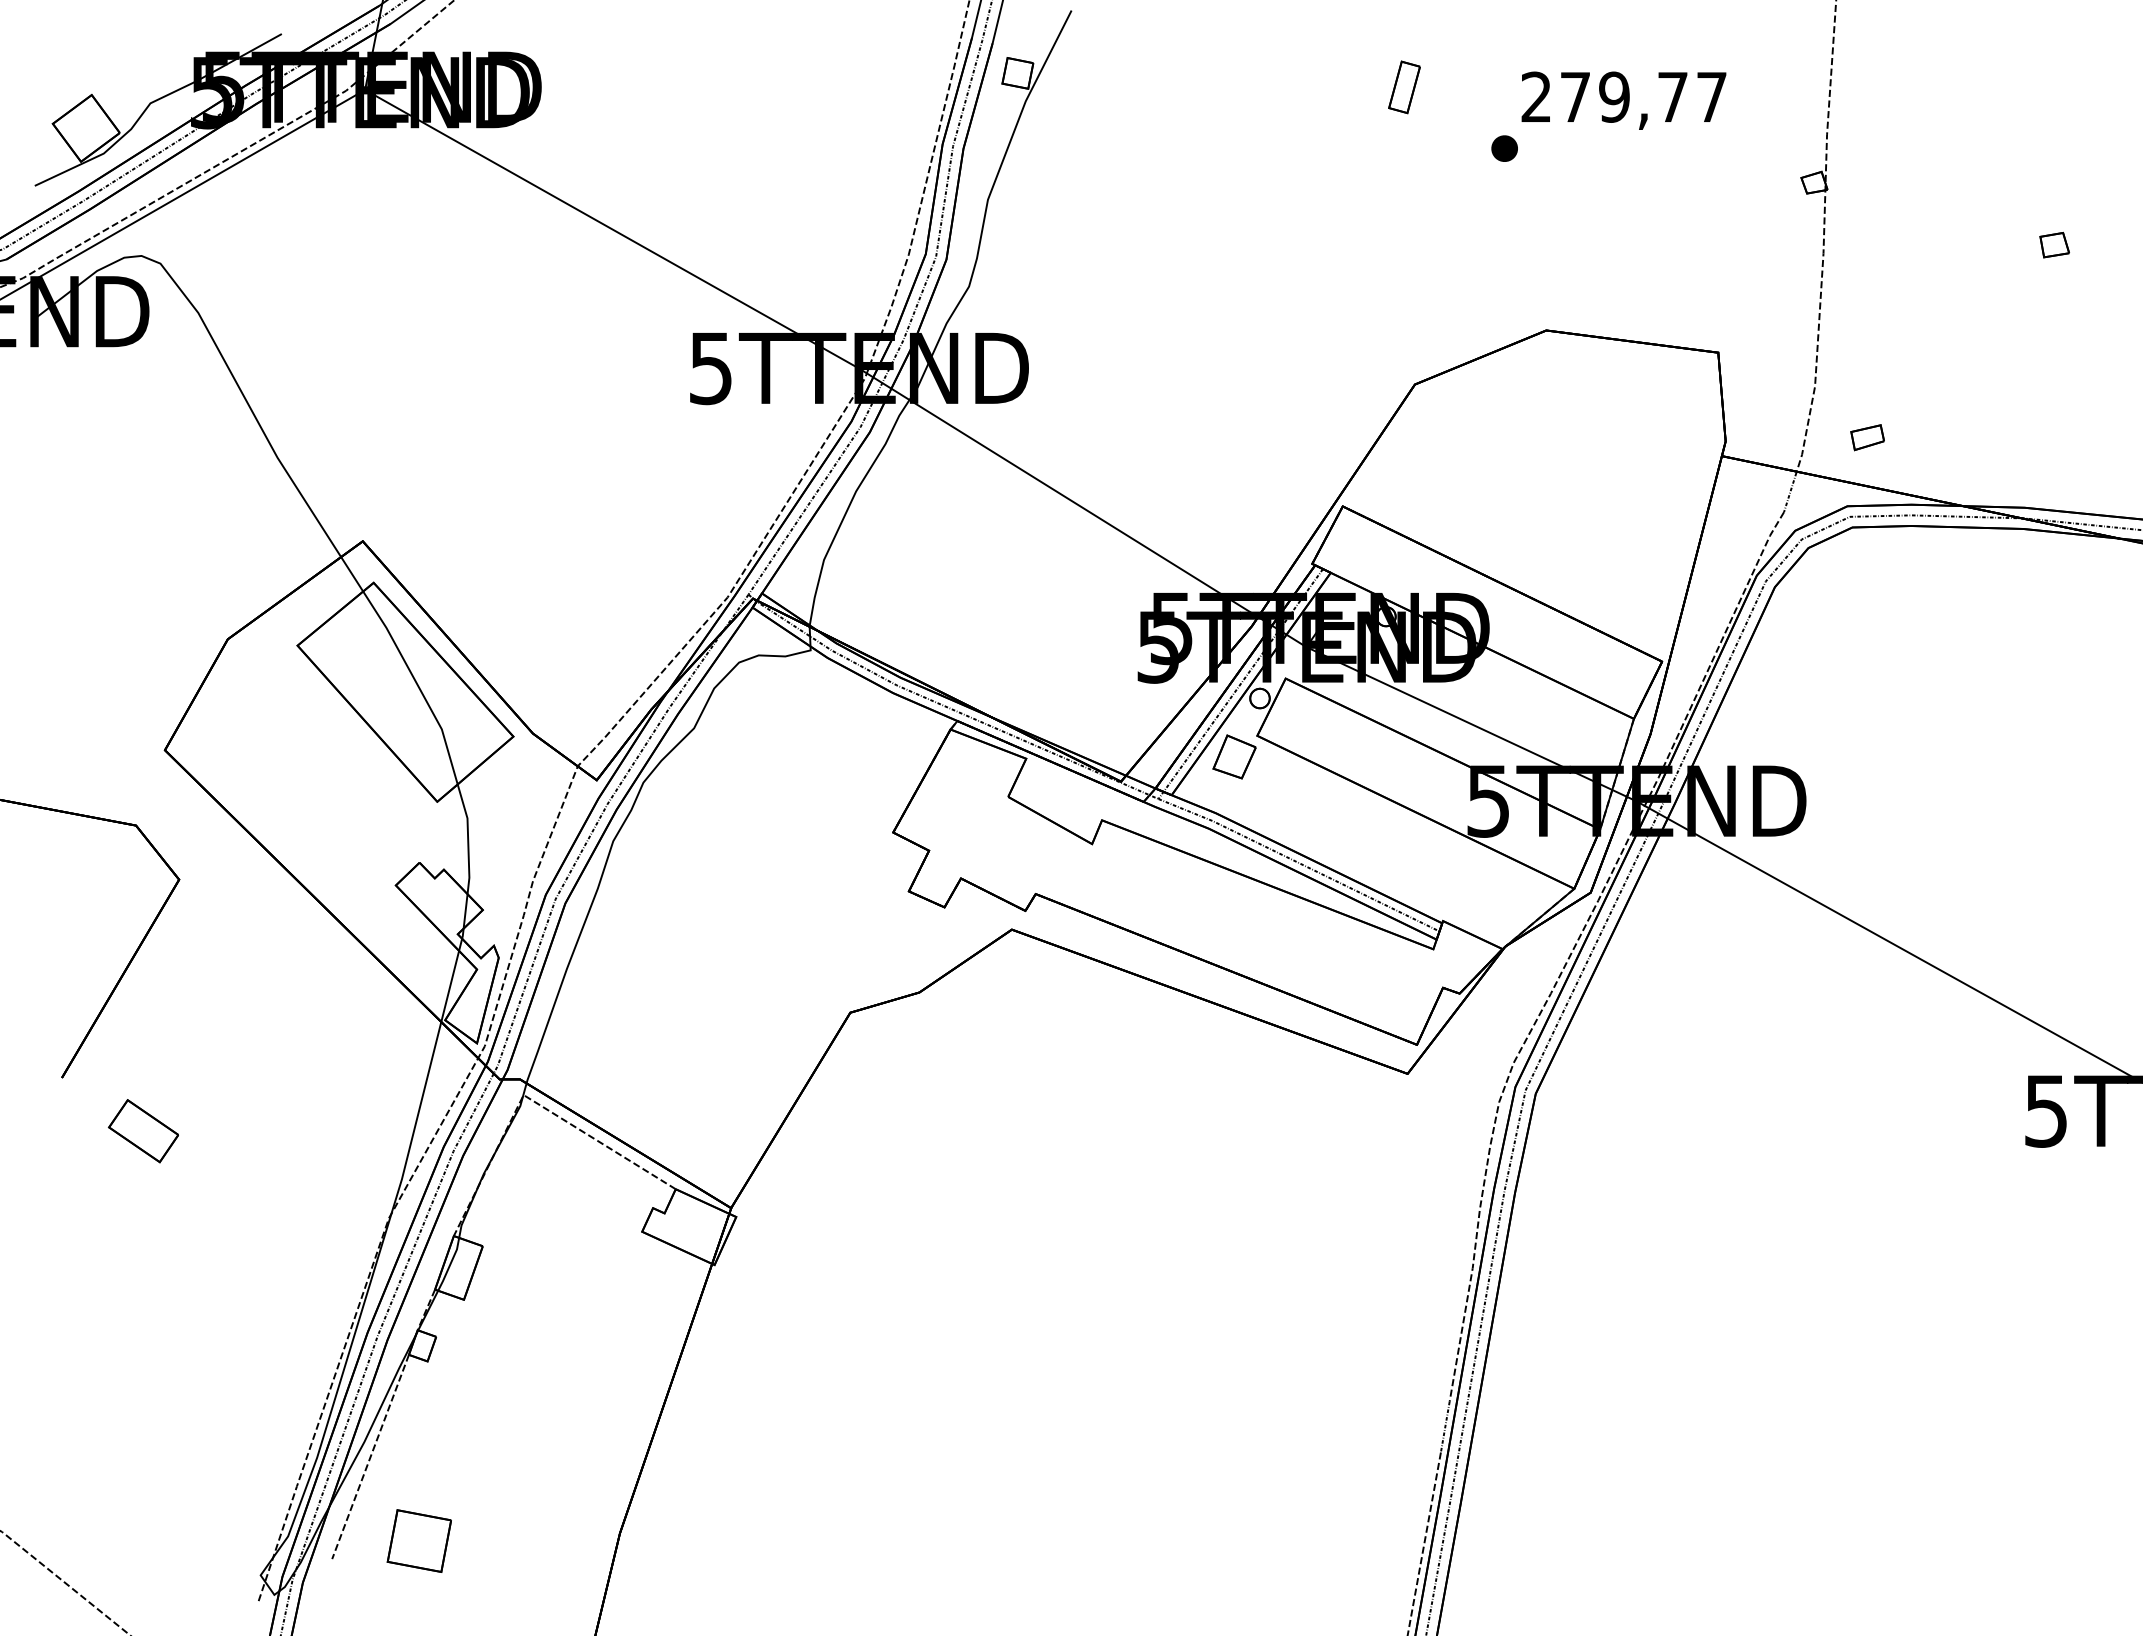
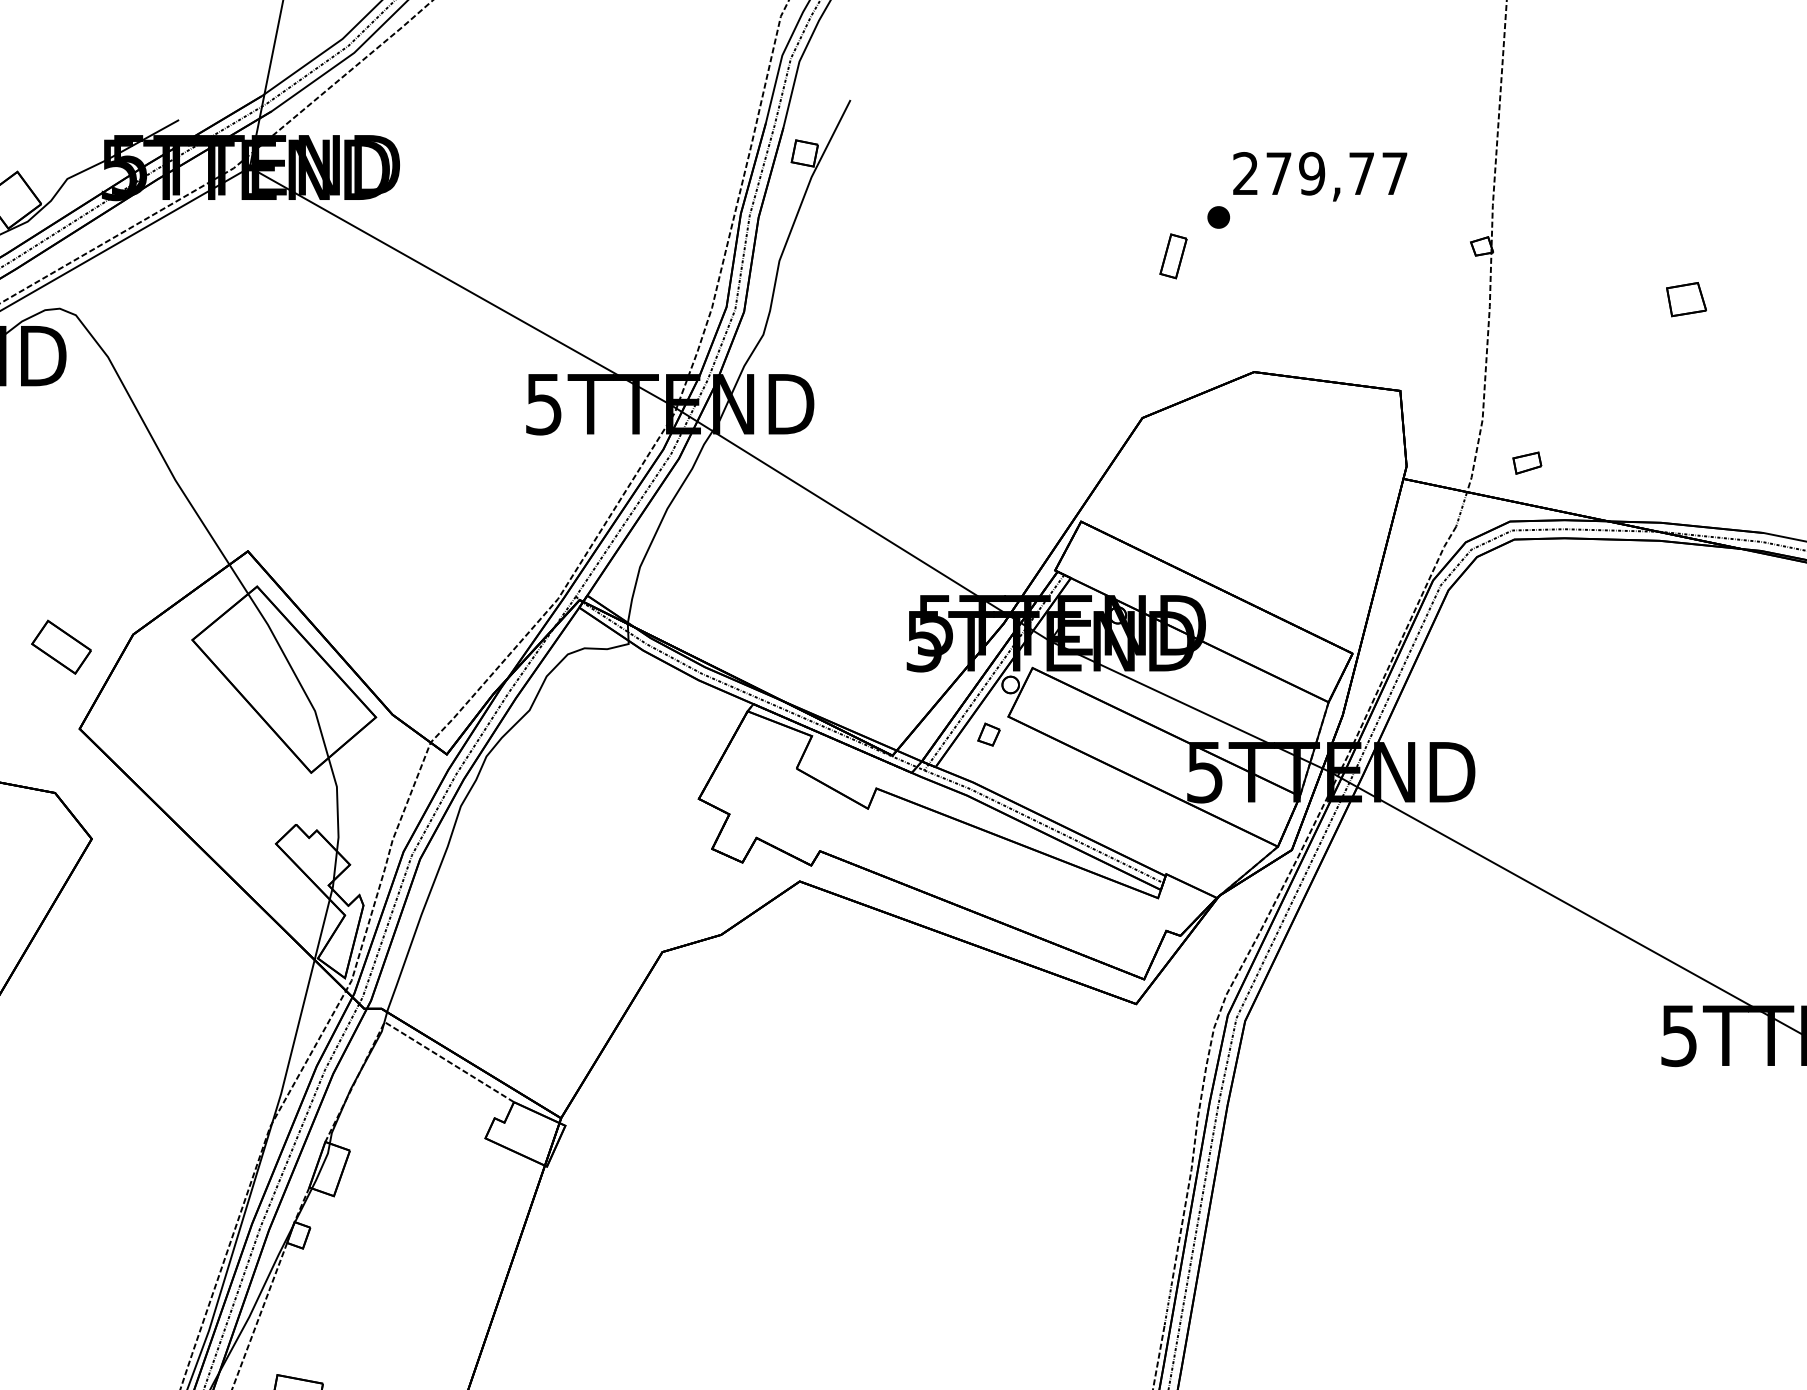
part: (1404, 87) -> (1173, 256), moved
part: (2054, 244) -> (1686, 298), size x1.6
part: (1234, 756) -> (989, 734), size x0.6
part: (143, 1131) -> (61, 647), moved

